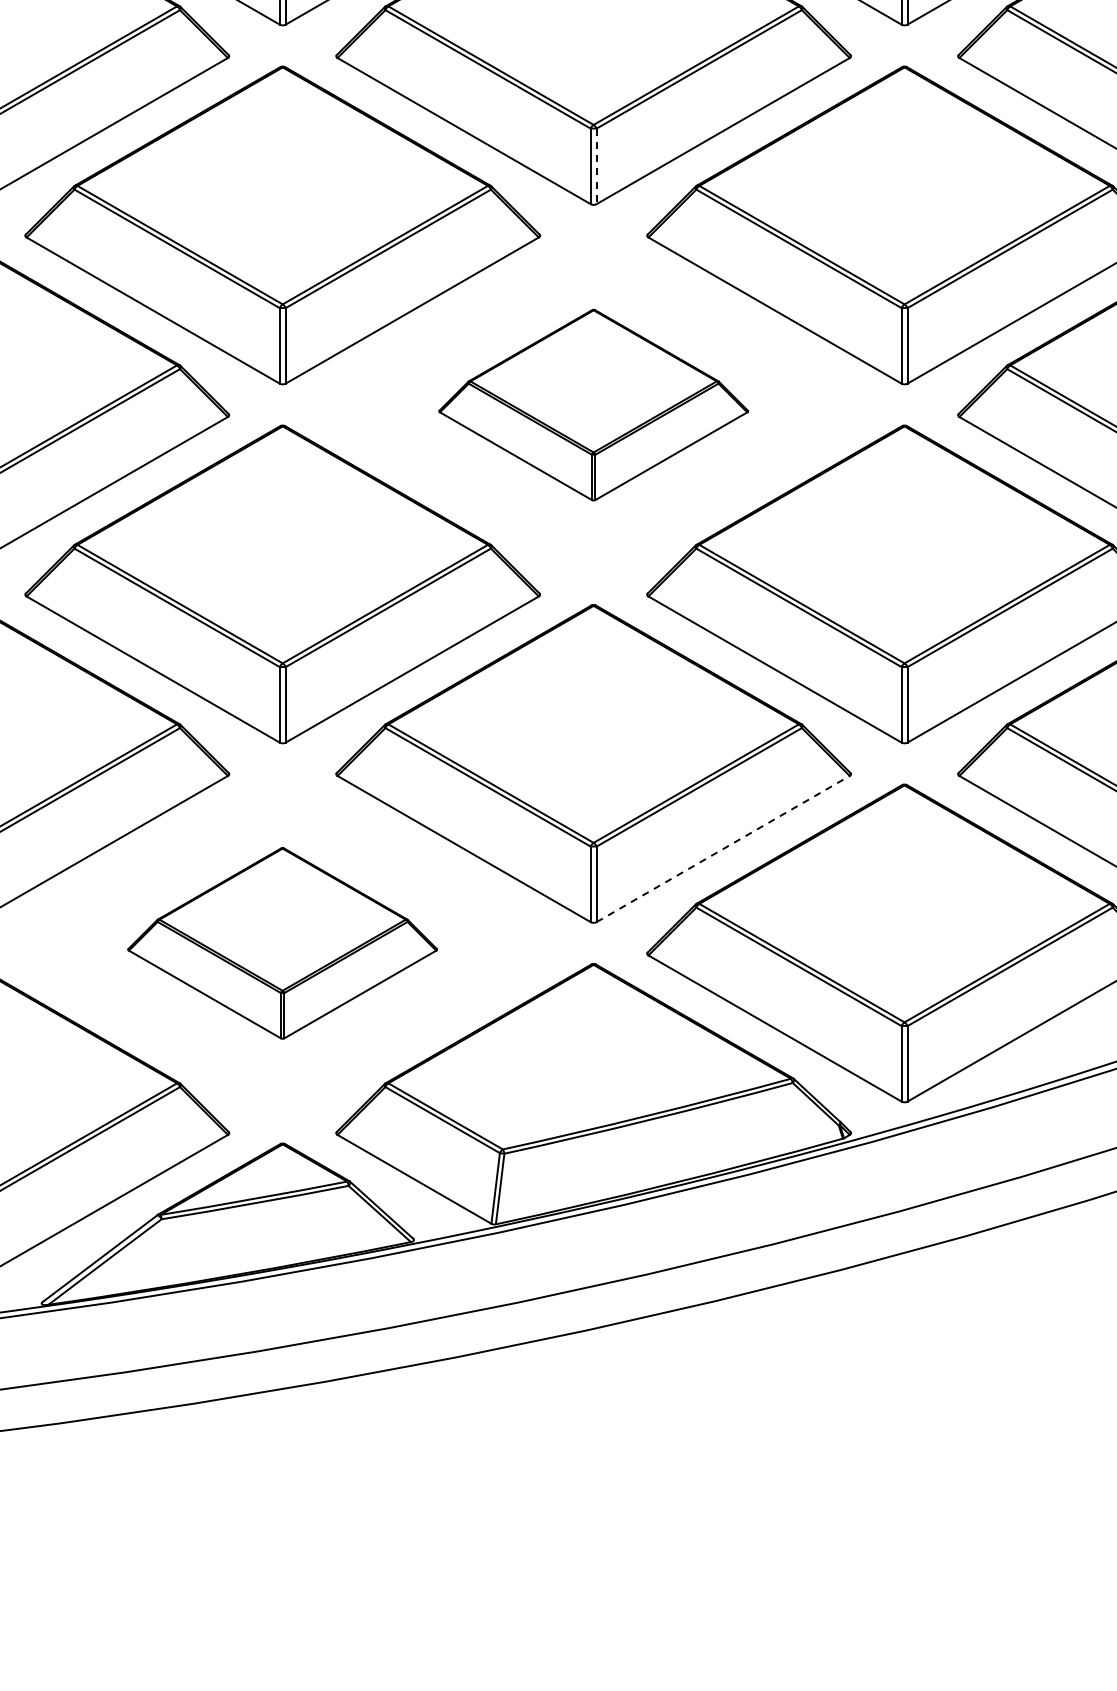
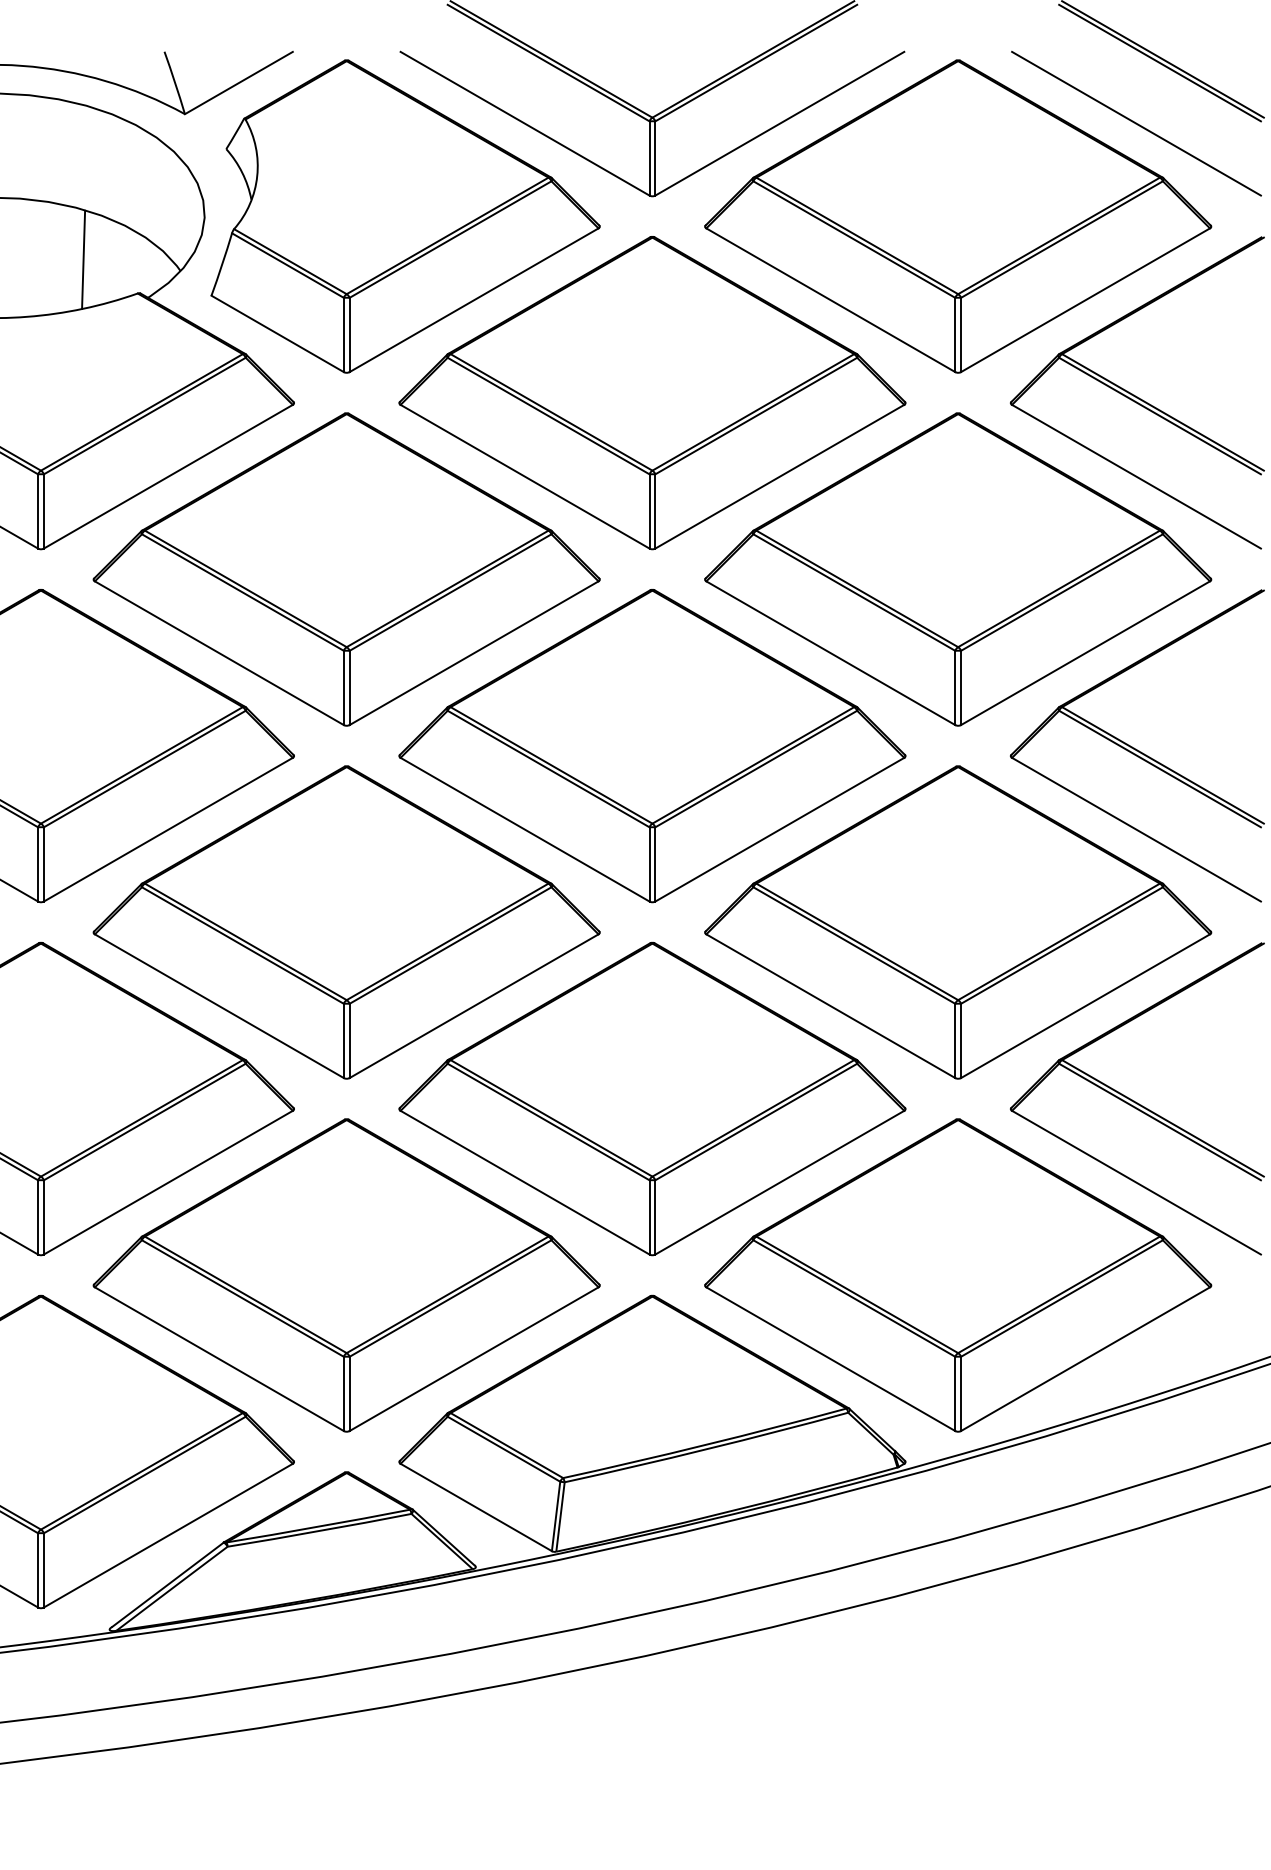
line: (596, 166) -> (655, 511), dashed -> solid
part: (593, 405) -> (652, 746), size x1.67
line: (722, 848) -> (779, 1182), dashed -> solid
part: (282, 943) -> (346, 1275), size x1.67

